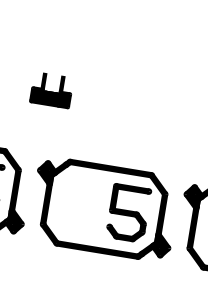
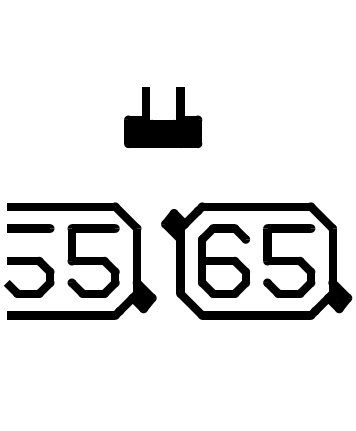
part: (51, 90) -> (163, 117), size x1.43
part: (80, 204) -> (224, 260), added

